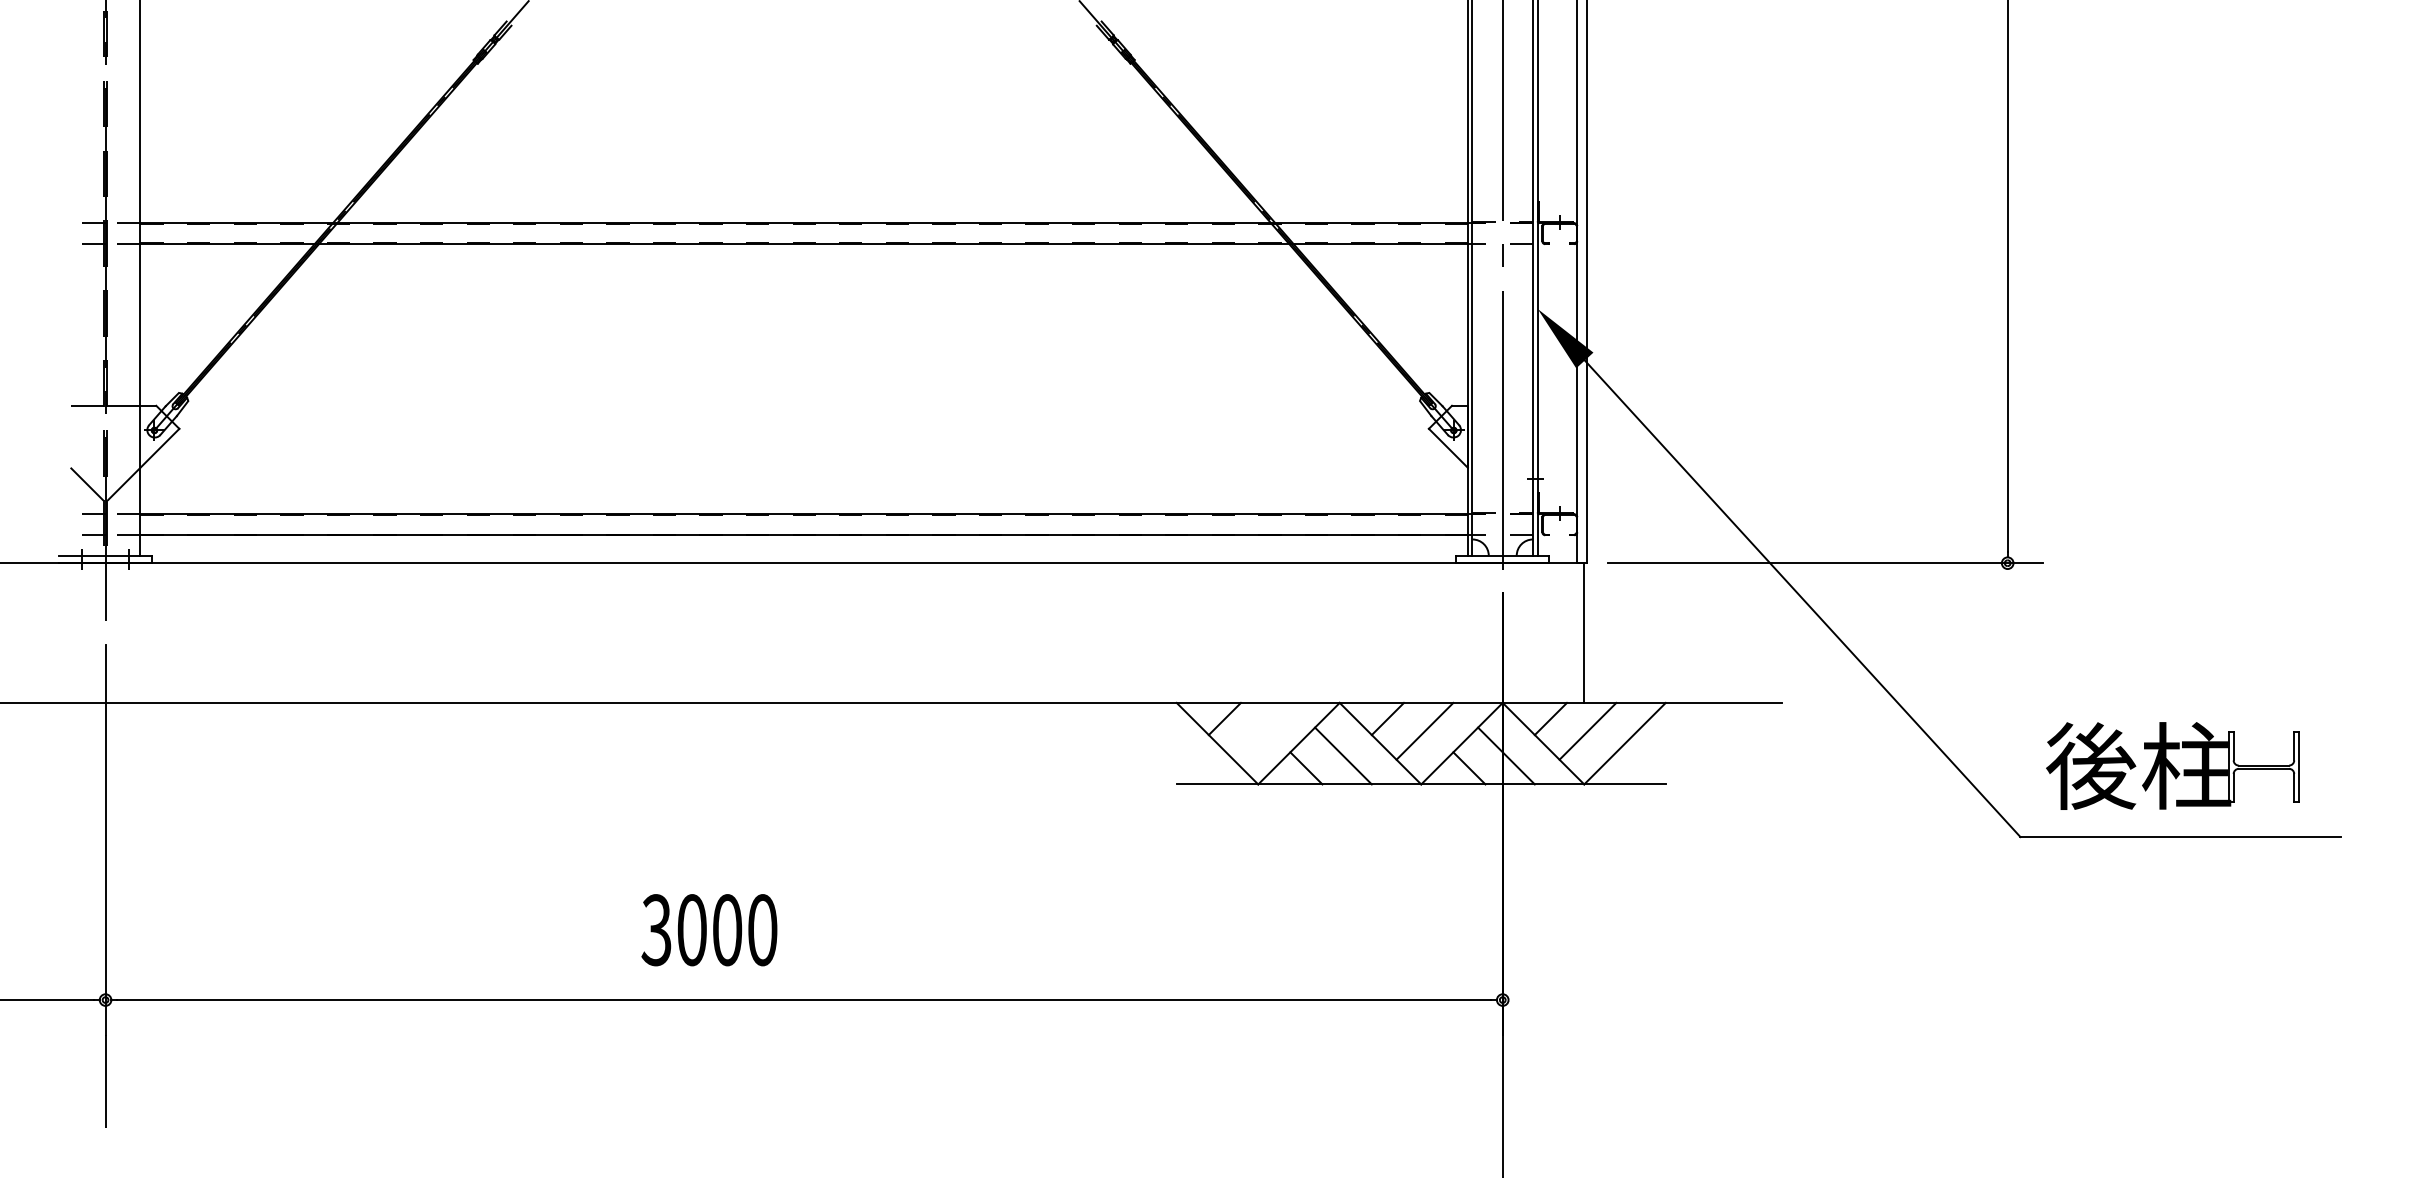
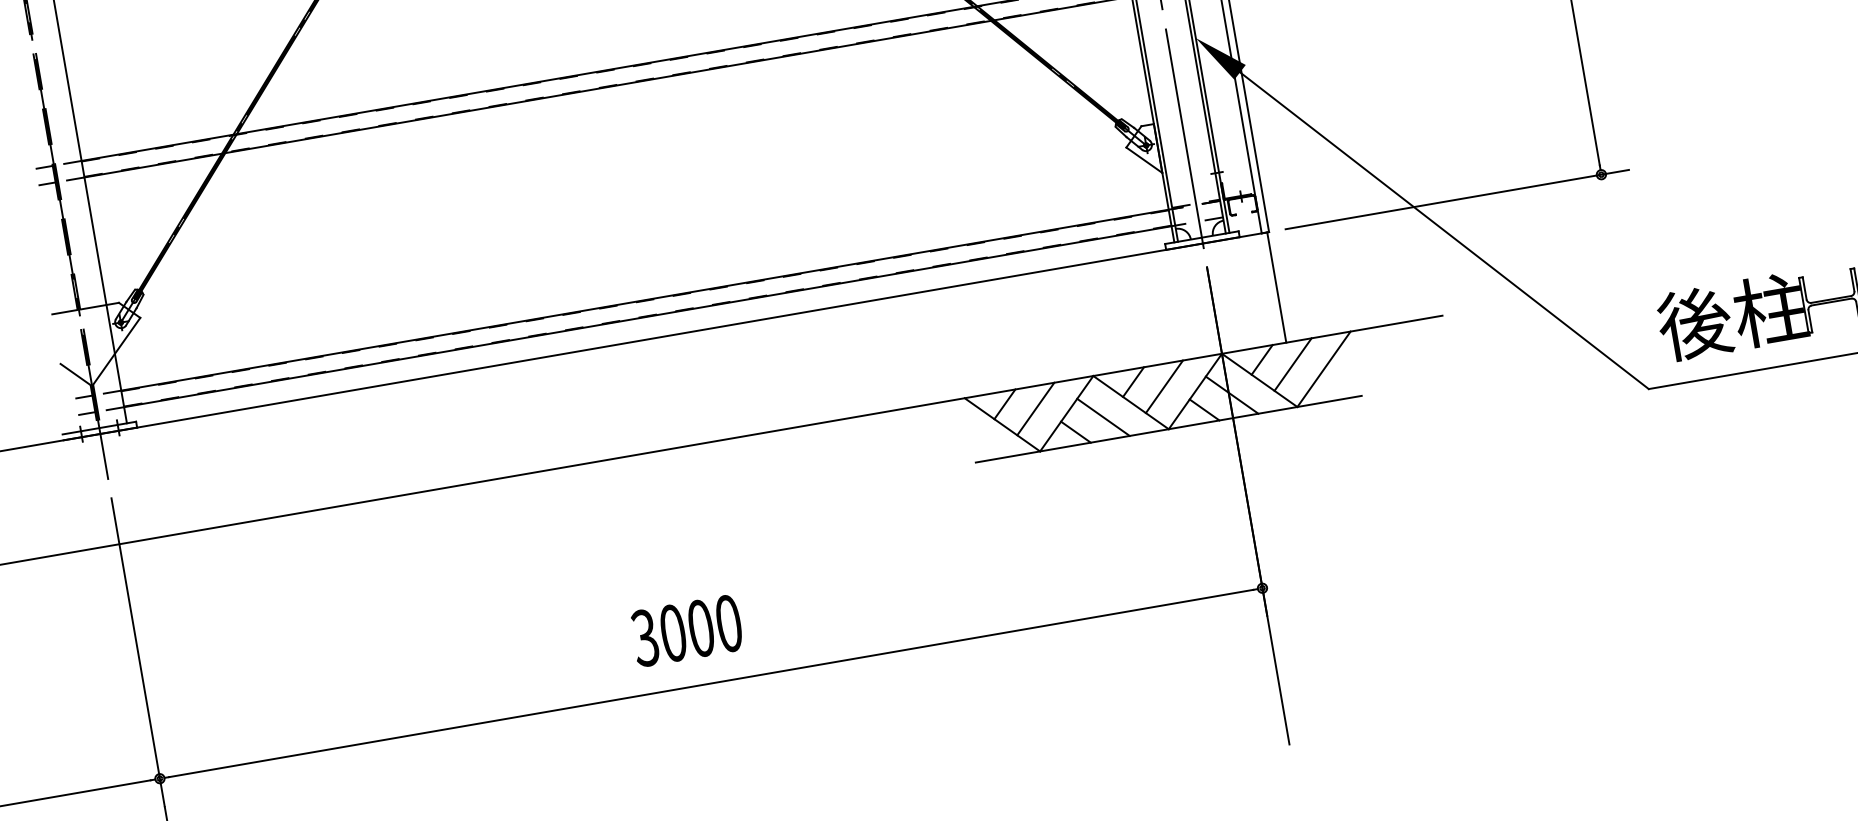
line: (1261, 730) -> (1035, 408), added
text: (709, 930) -> (687, 631), moved

